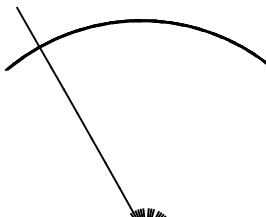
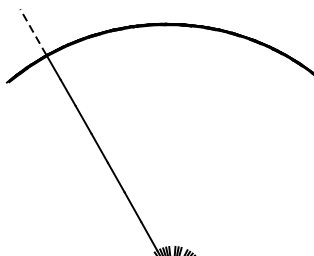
line: (27, 26) -> (32, 31), solid -> dashed

